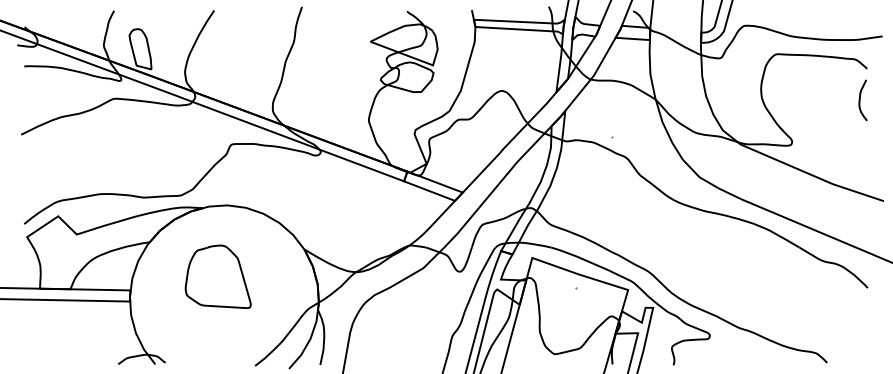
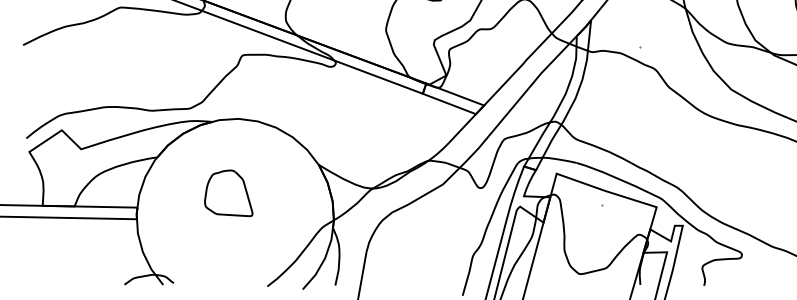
part: (217, 276) -> (228, 193), size x0.7

